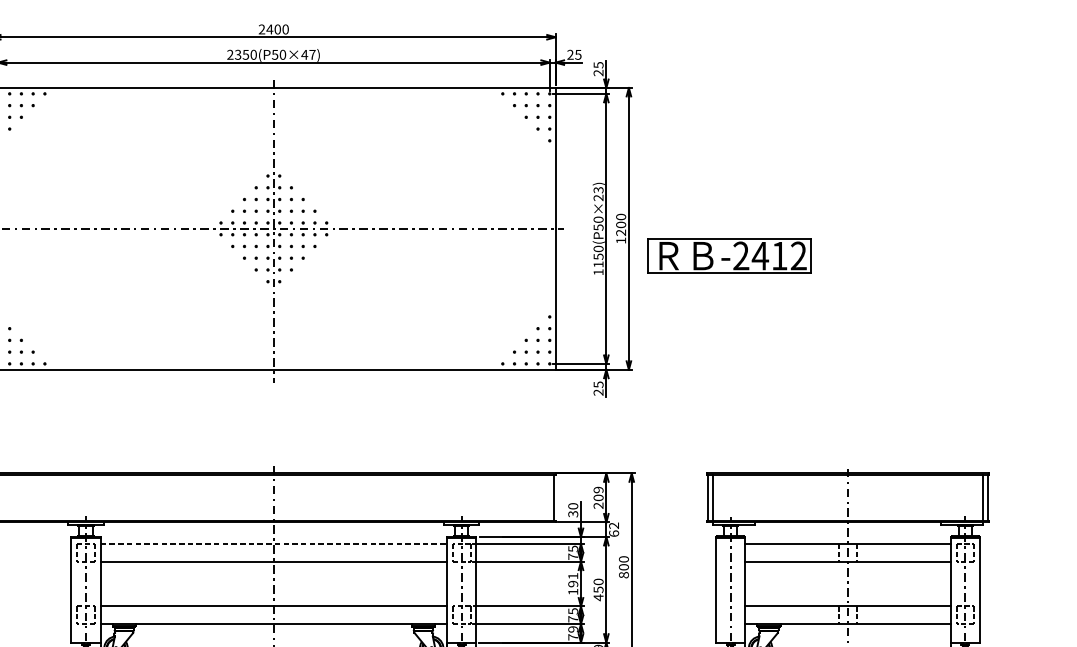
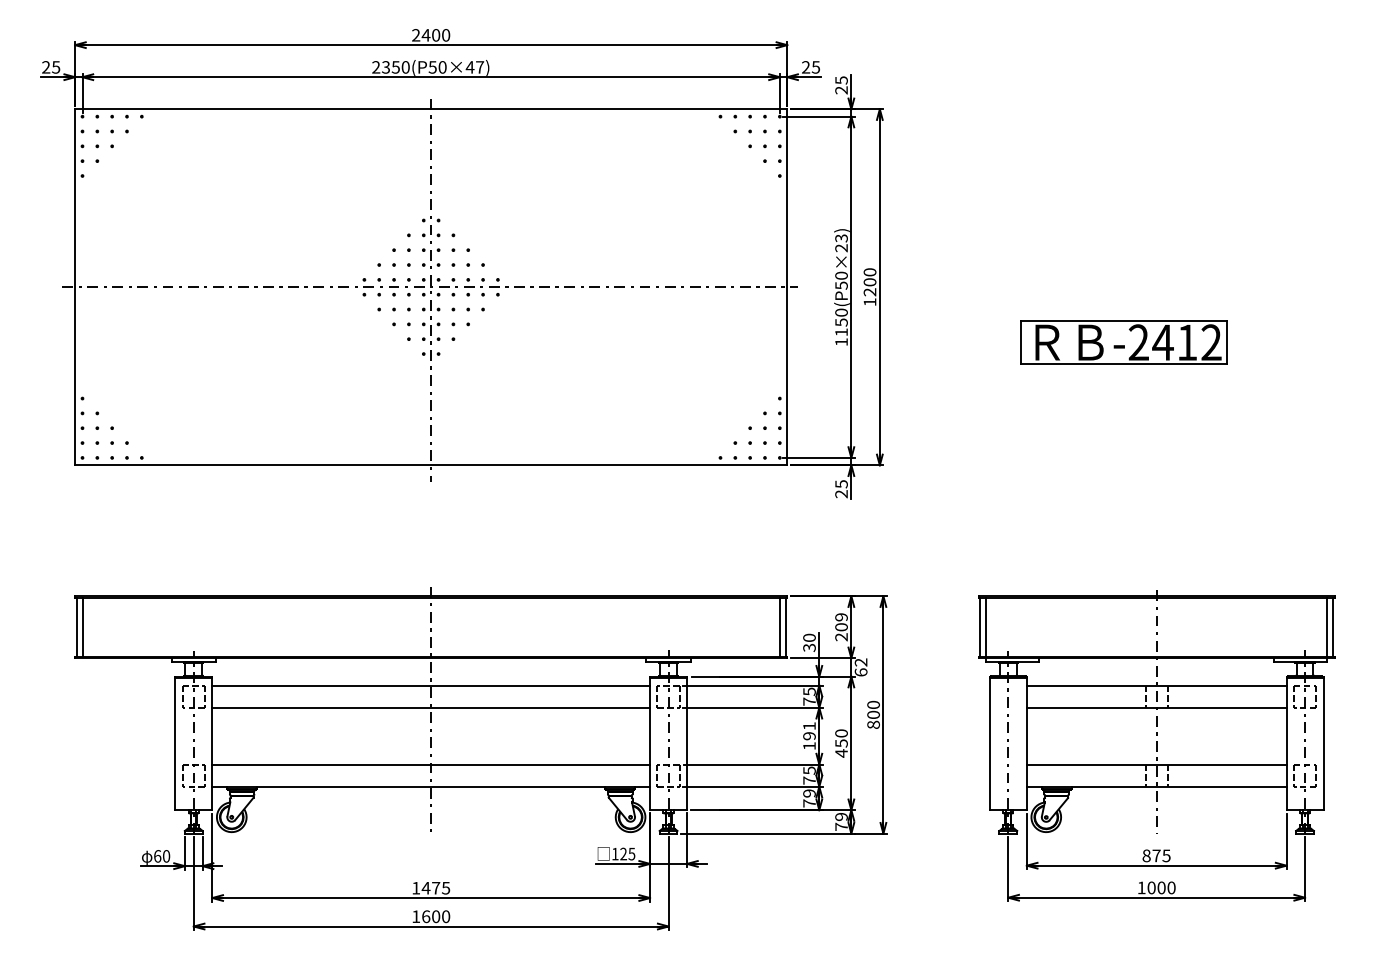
part: (729, 255) -> (1123, 342), moved
line: (549, 498) -> (779, 627), added
line: (274, 543) -> (431, 685), dashed -> solid

